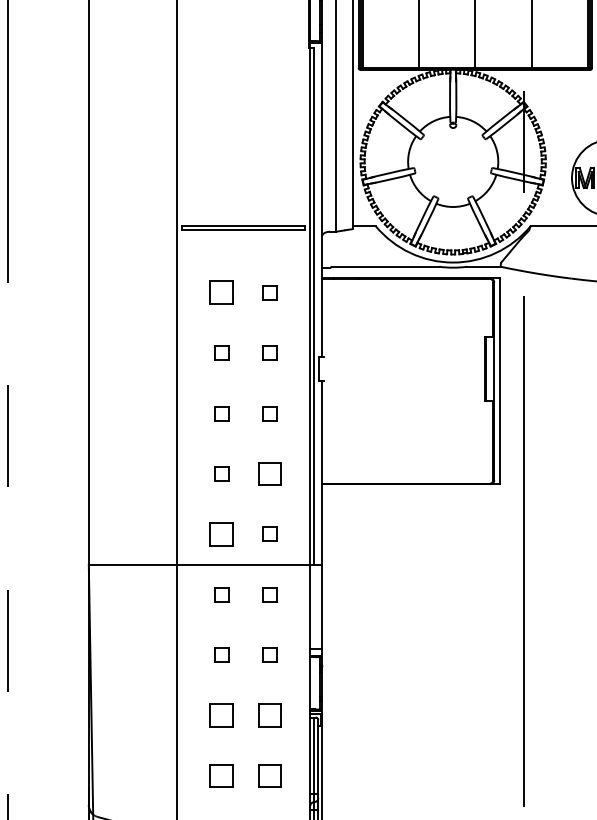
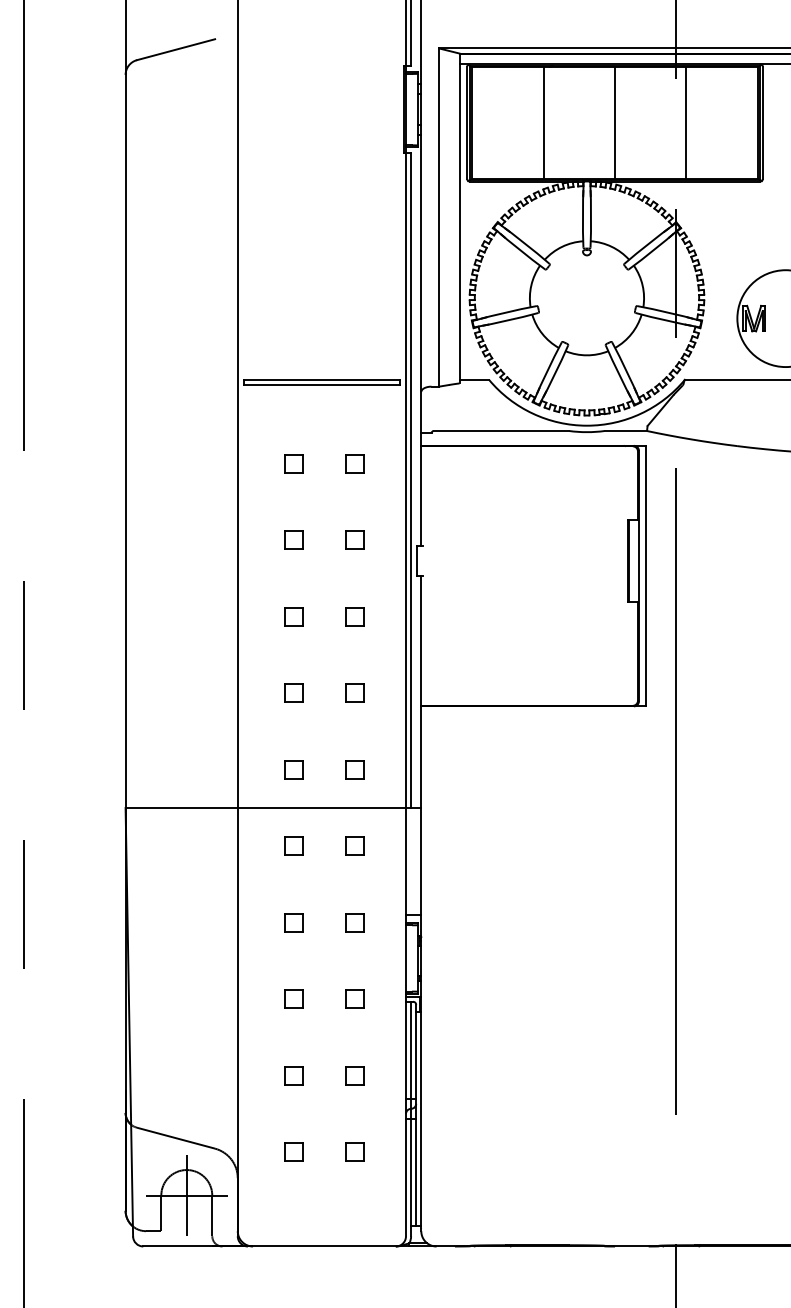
part: (221, 292) -> (293, 463), size x0.62
part: (269, 473) -> (354, 692), size x0.62
part: (221, 534) -> (293, 769), size x0.62
part: (221, 714) -> (293, 998), size x0.62
part: (269, 714) -> (354, 998), size x0.62
part: (221, 775) -> (293, 1075), size x0.62
part: (269, 775) -> (354, 1075), size x0.62

